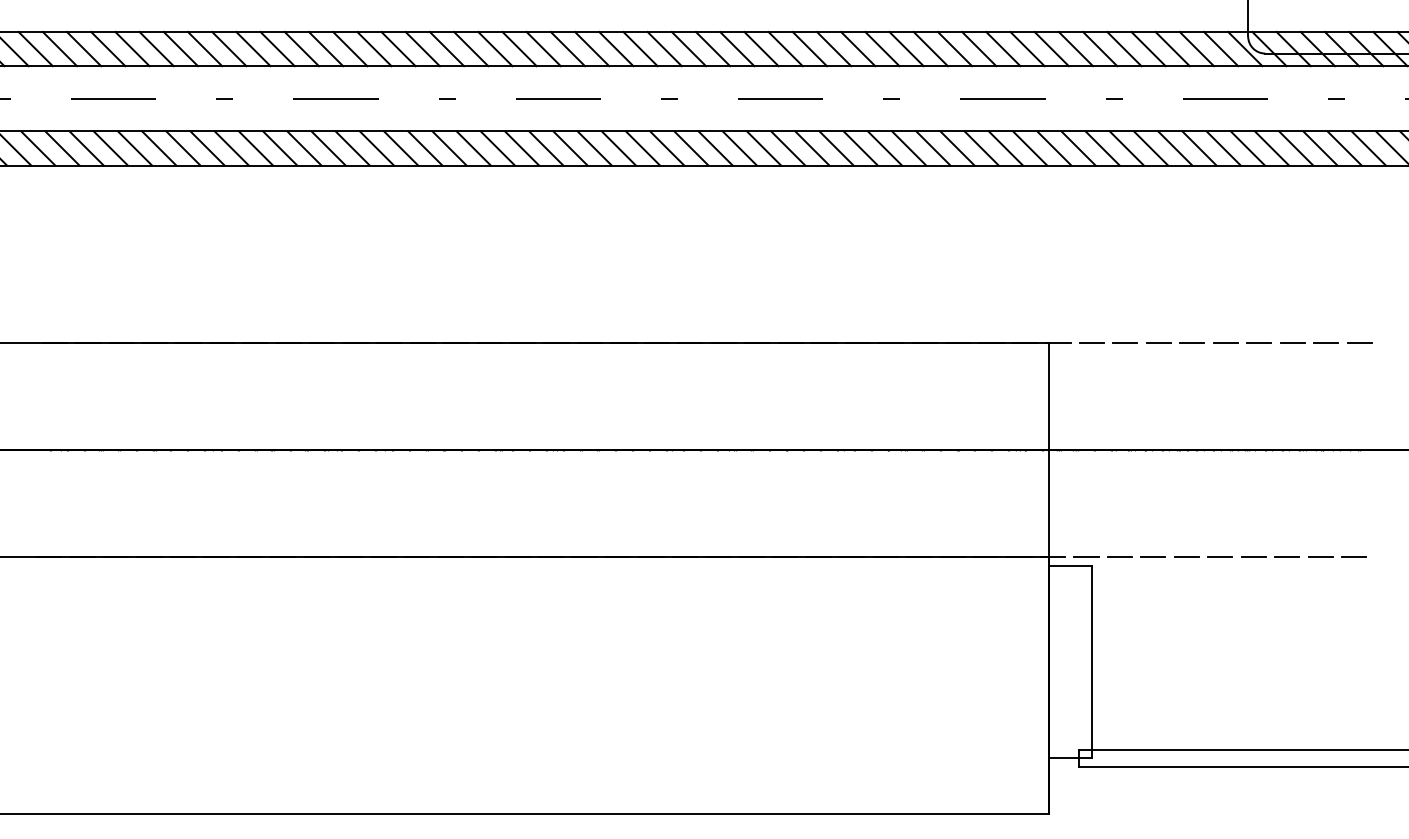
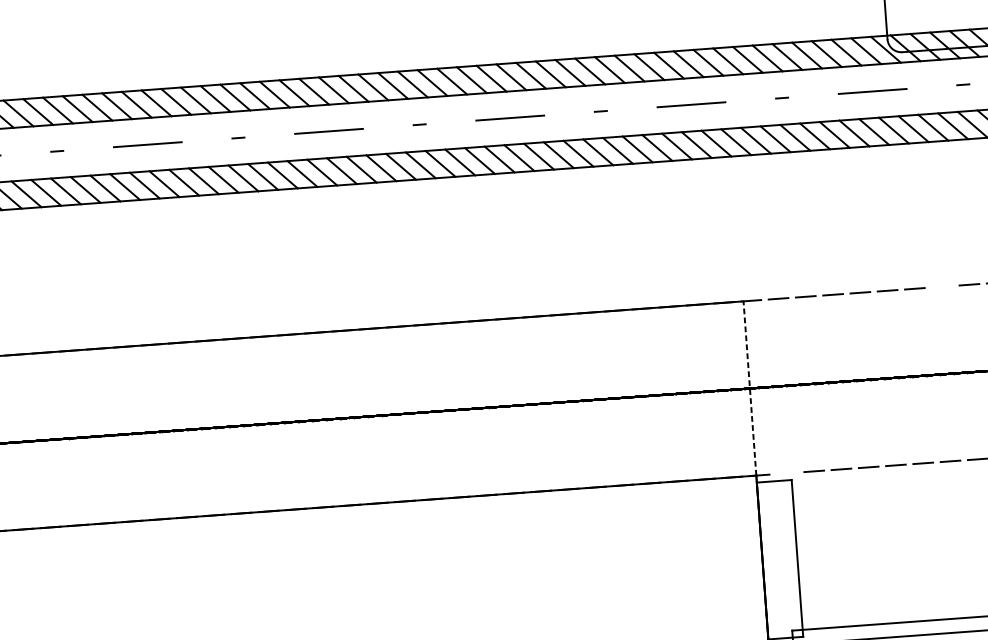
line: (1292, 343) -> (942, 286), removed
line: (1048, 450) -> (749, 388), solid -> dashed
line: (1086, 557) -> (786, 473), removed

